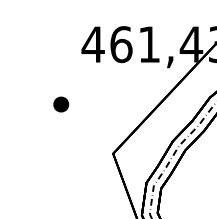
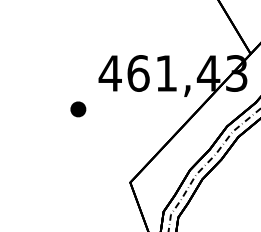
part: (61, 104) -> (78, 109), moved

